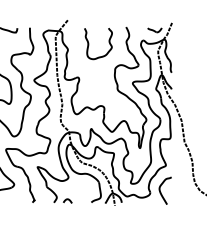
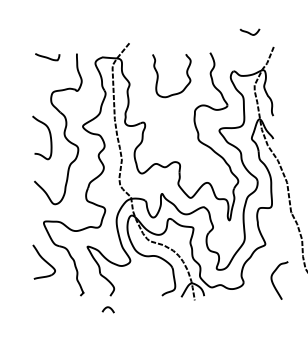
part: (154, 29) -> (249, 31), moved
curve: (161, 191) -> (273, 281), moved
curve: (67, 200) -> (107, 308), moved

